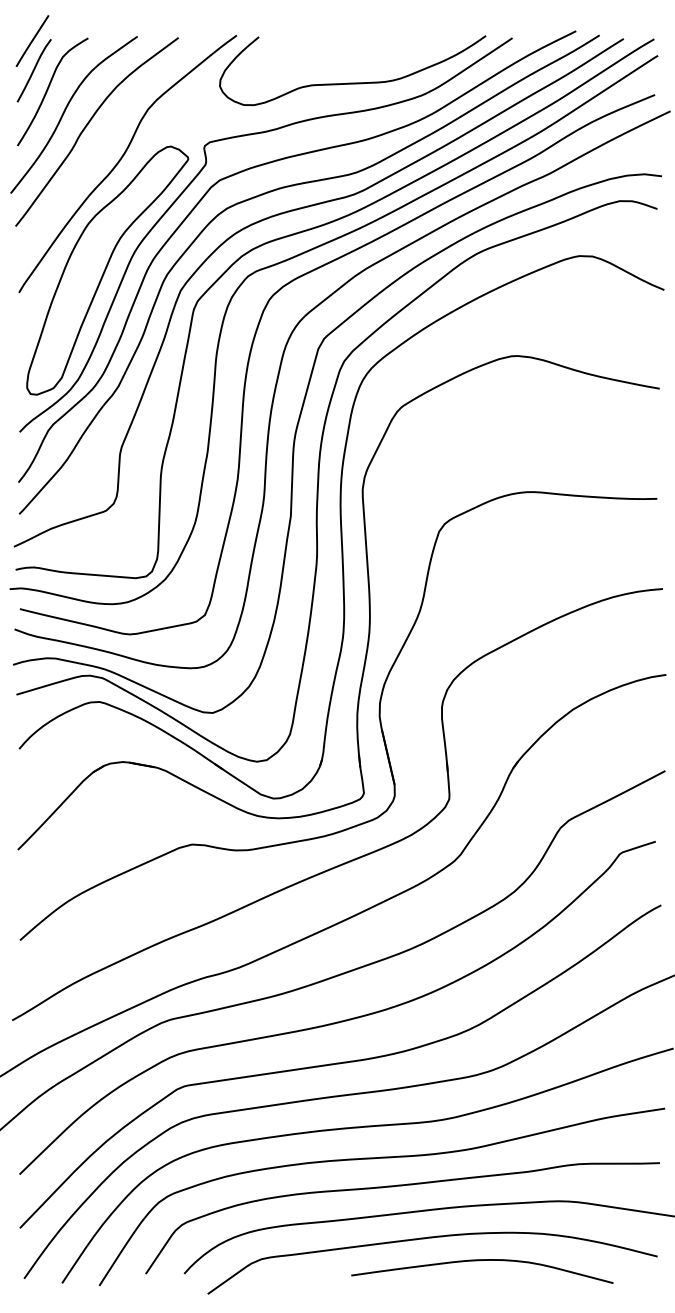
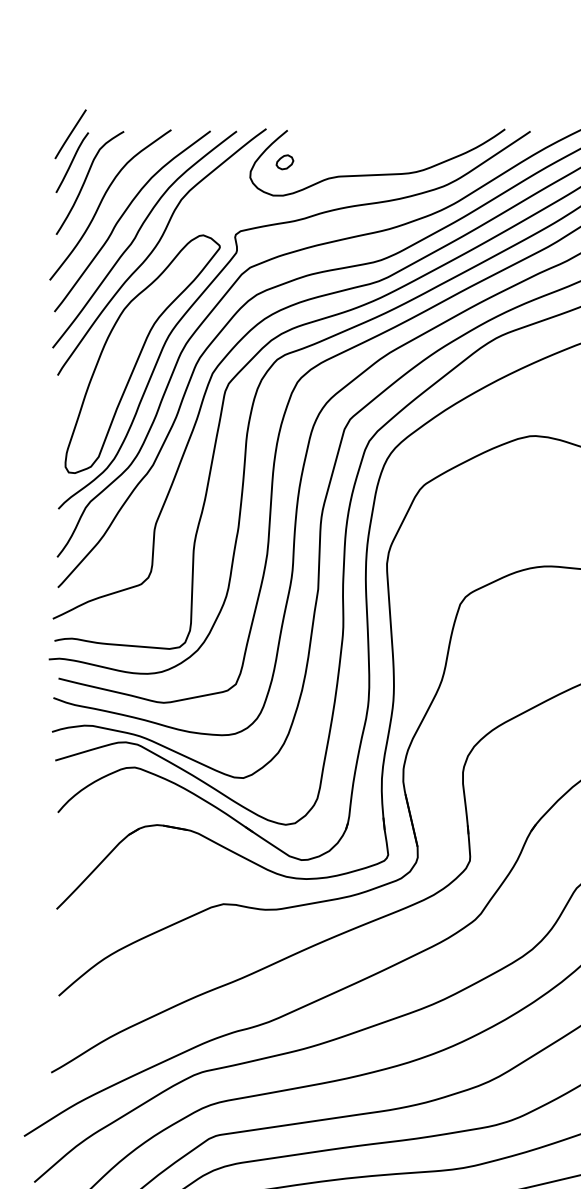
part: (255, 70) -> (284, 162), added
curve: (102, 146) -> (137, 235), added

